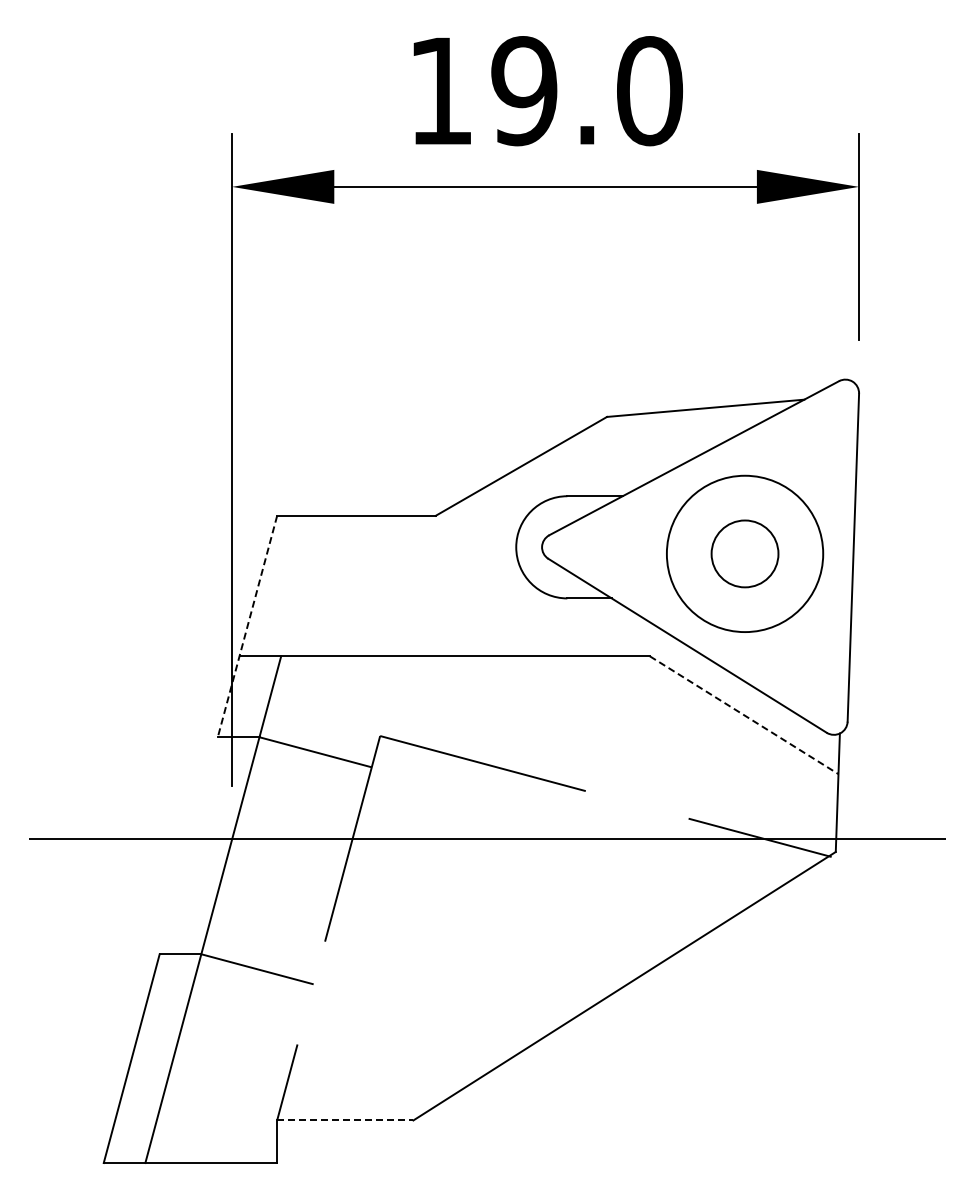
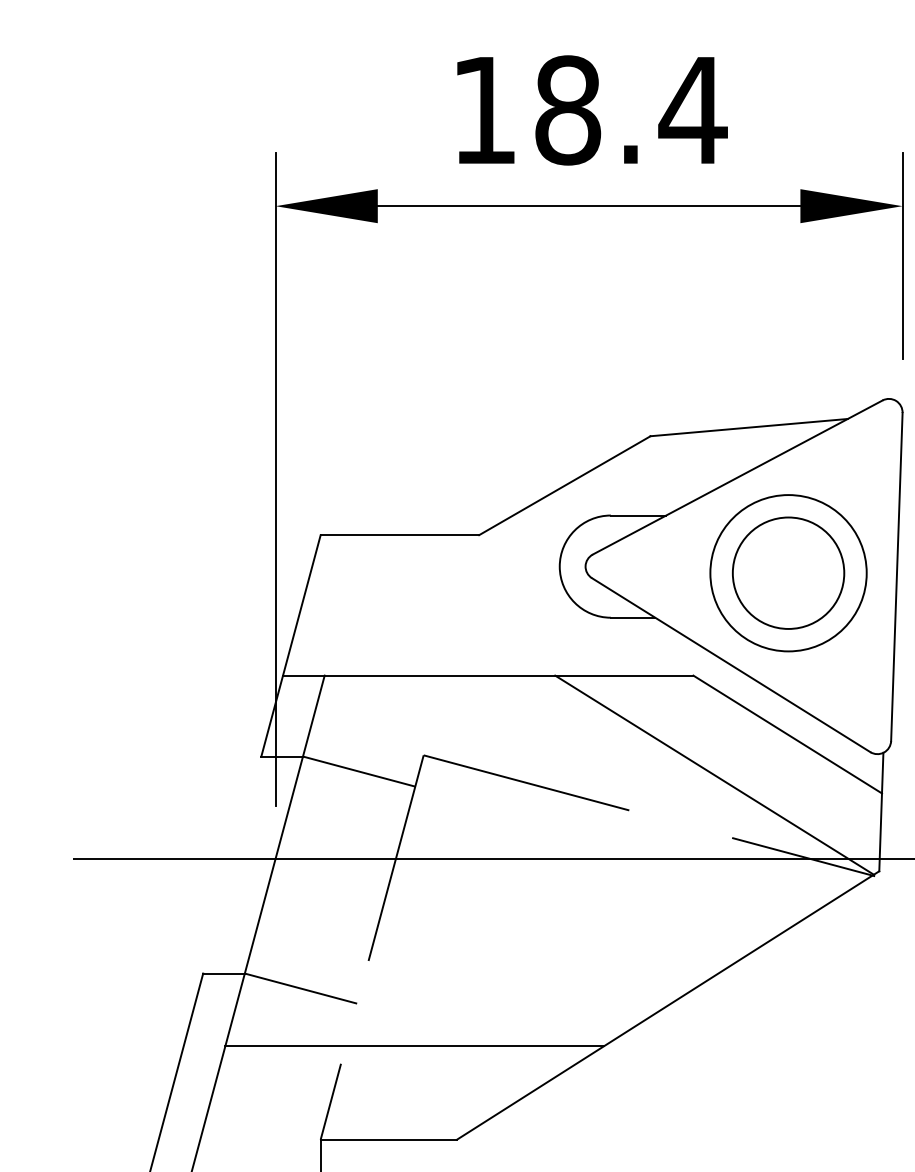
text: (587, 91) -> (631, 110), 19.0 -> 18.4
circle: (744, 553) -> (788, 572), size x1.67
line: (247, 626) -> (291, 645), dashed -> solid
line: (744, 715) -> (788, 734), dashed -> solid
line: (670, 755) -> (714, 774), added
line: (370, 1026) -> (414, 1045), added
line: (345, 1120) -> (389, 1139), dashed -> solid

